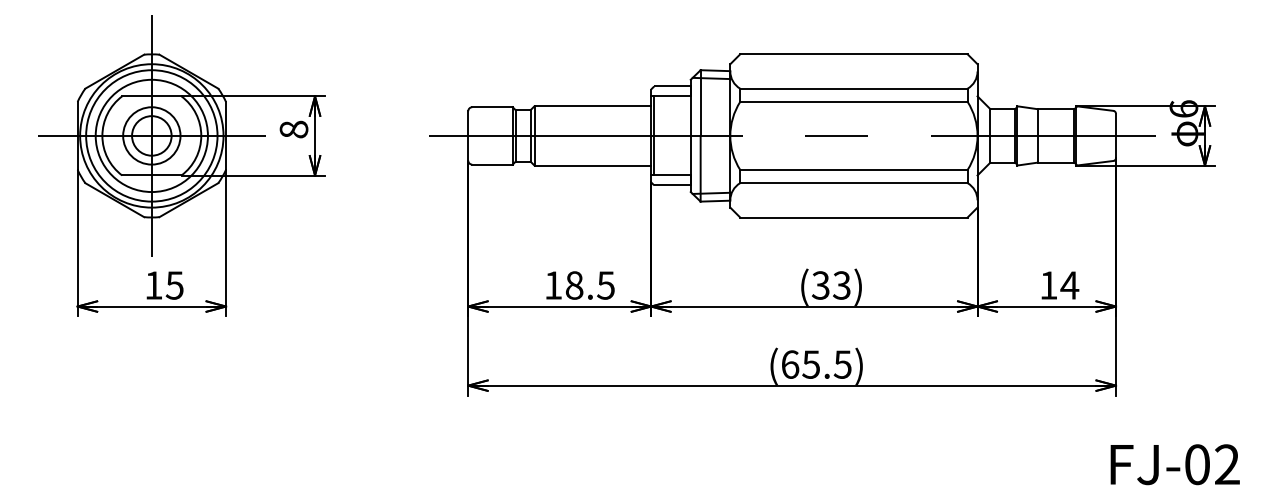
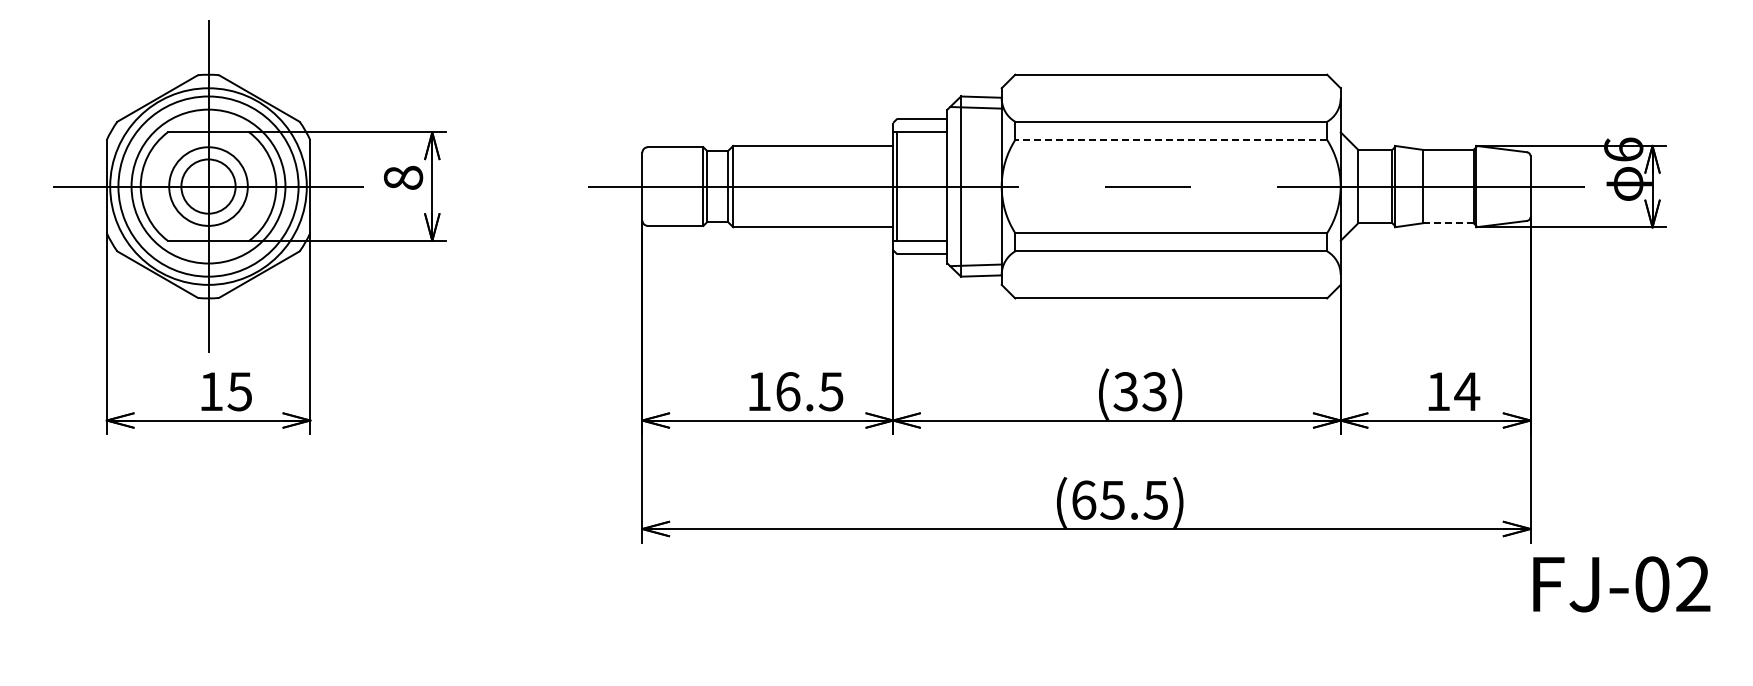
line: (854, 101) -> (1171, 139), solid -> dashed
line: (1056, 162) -> (1448, 223), solid -> dashed
text: (574, 285) -> (788, 391), 18.5 -> 16.5
text: (1175, 464) -> (1621, 584), moved

